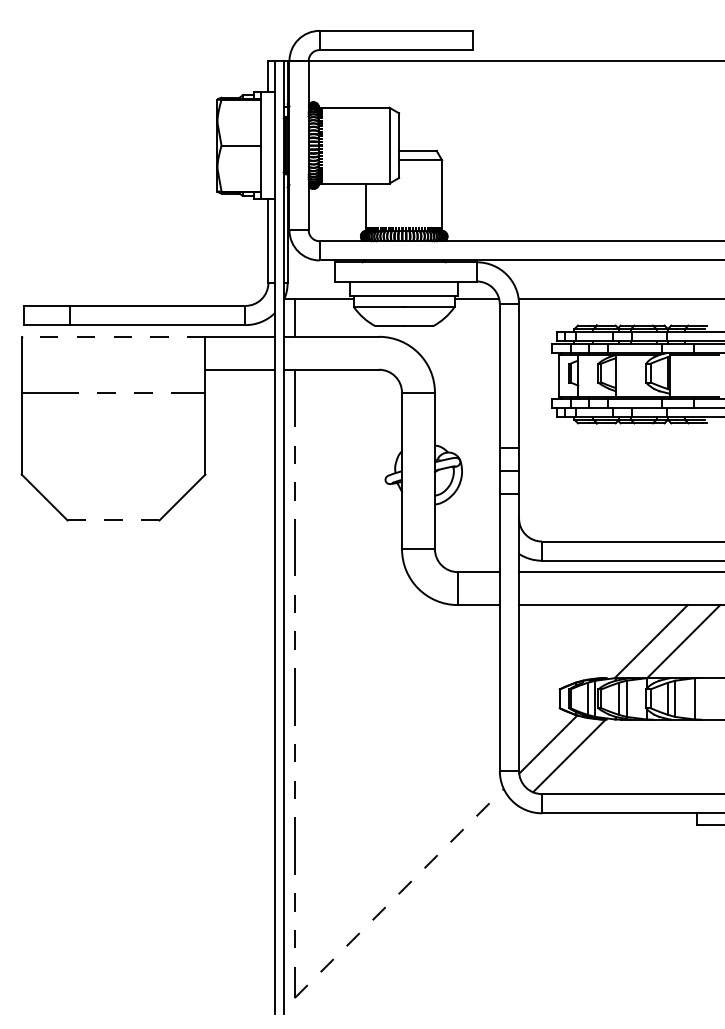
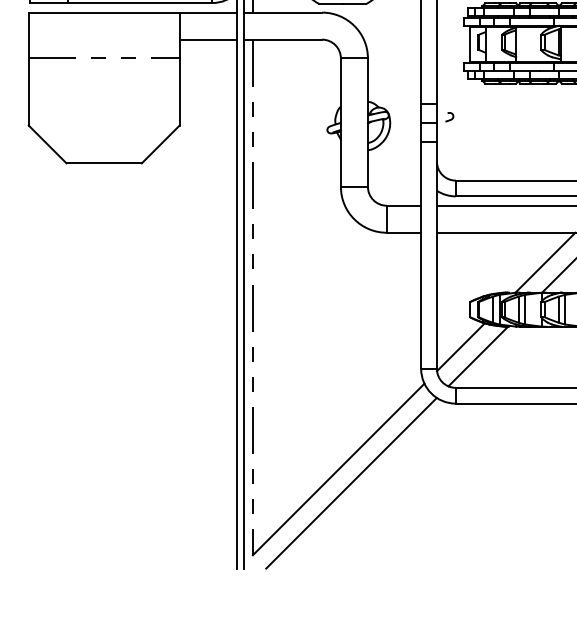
line: (113, 336) -> (104, 12), dashed -> solid
curve: (535, 466) -> (450, 119), added
line: (113, 520) -> (104, 163), dashed -> solid
line: (399, 893) -> (338, 469), dashed -> solid
line: (414, 910) -> (351, 483), added

